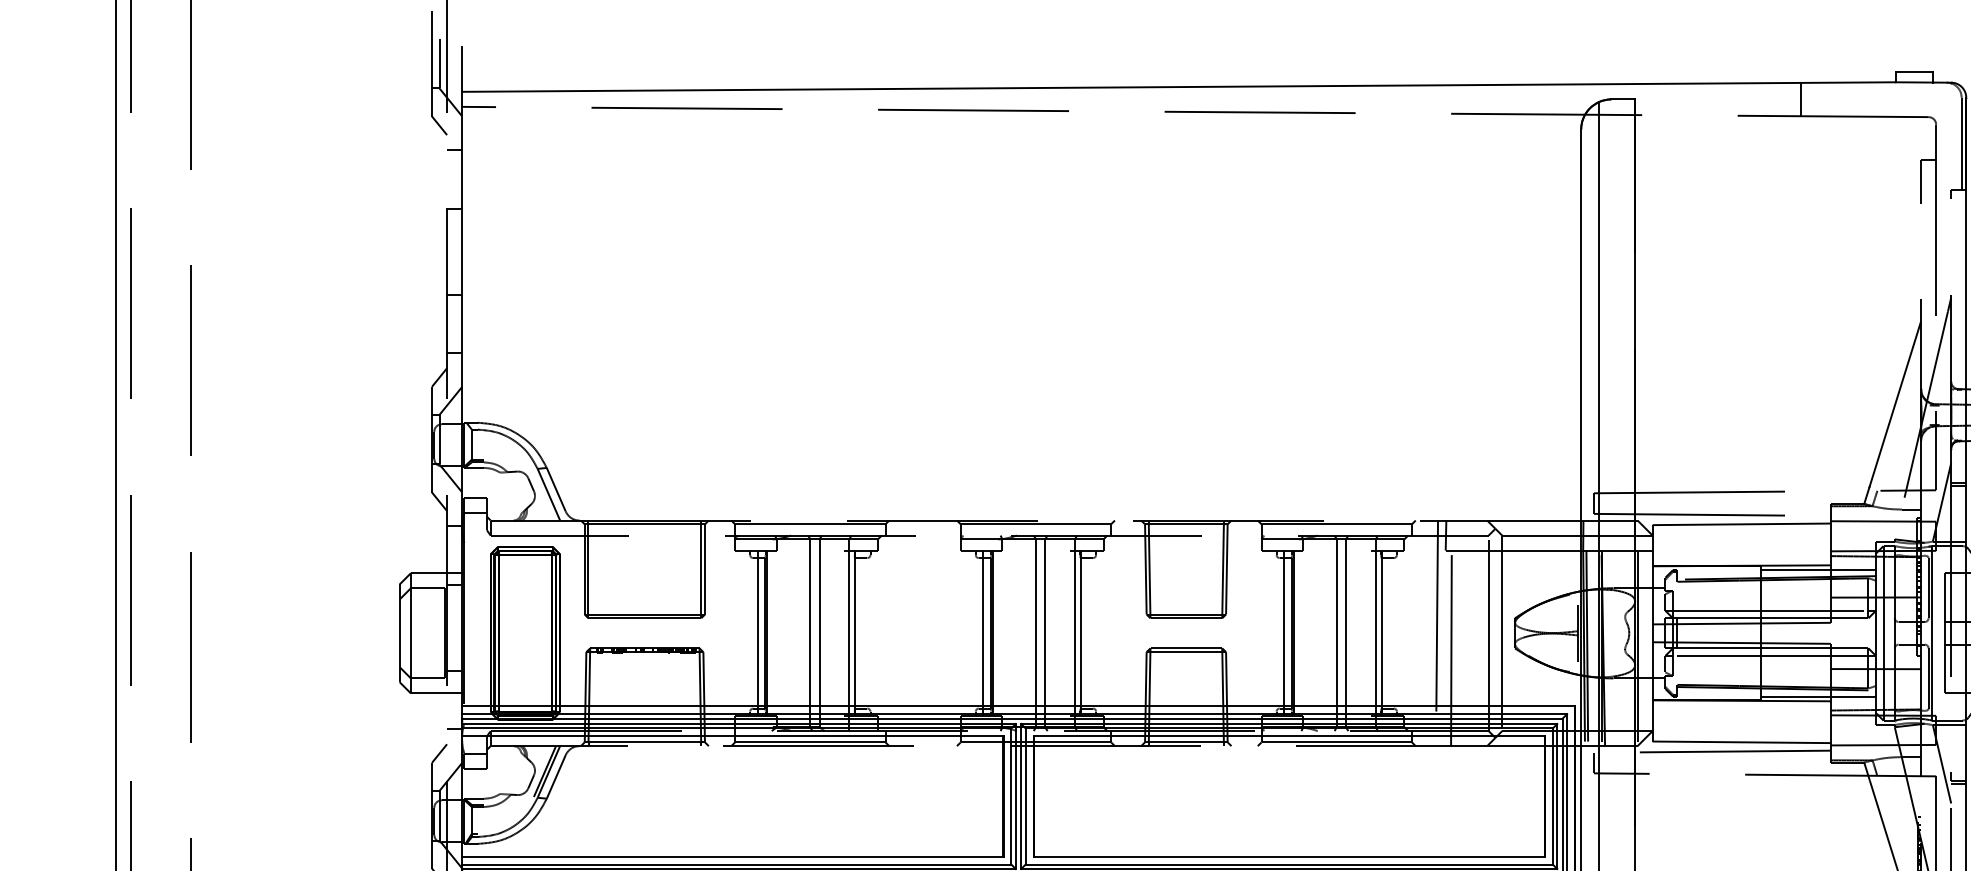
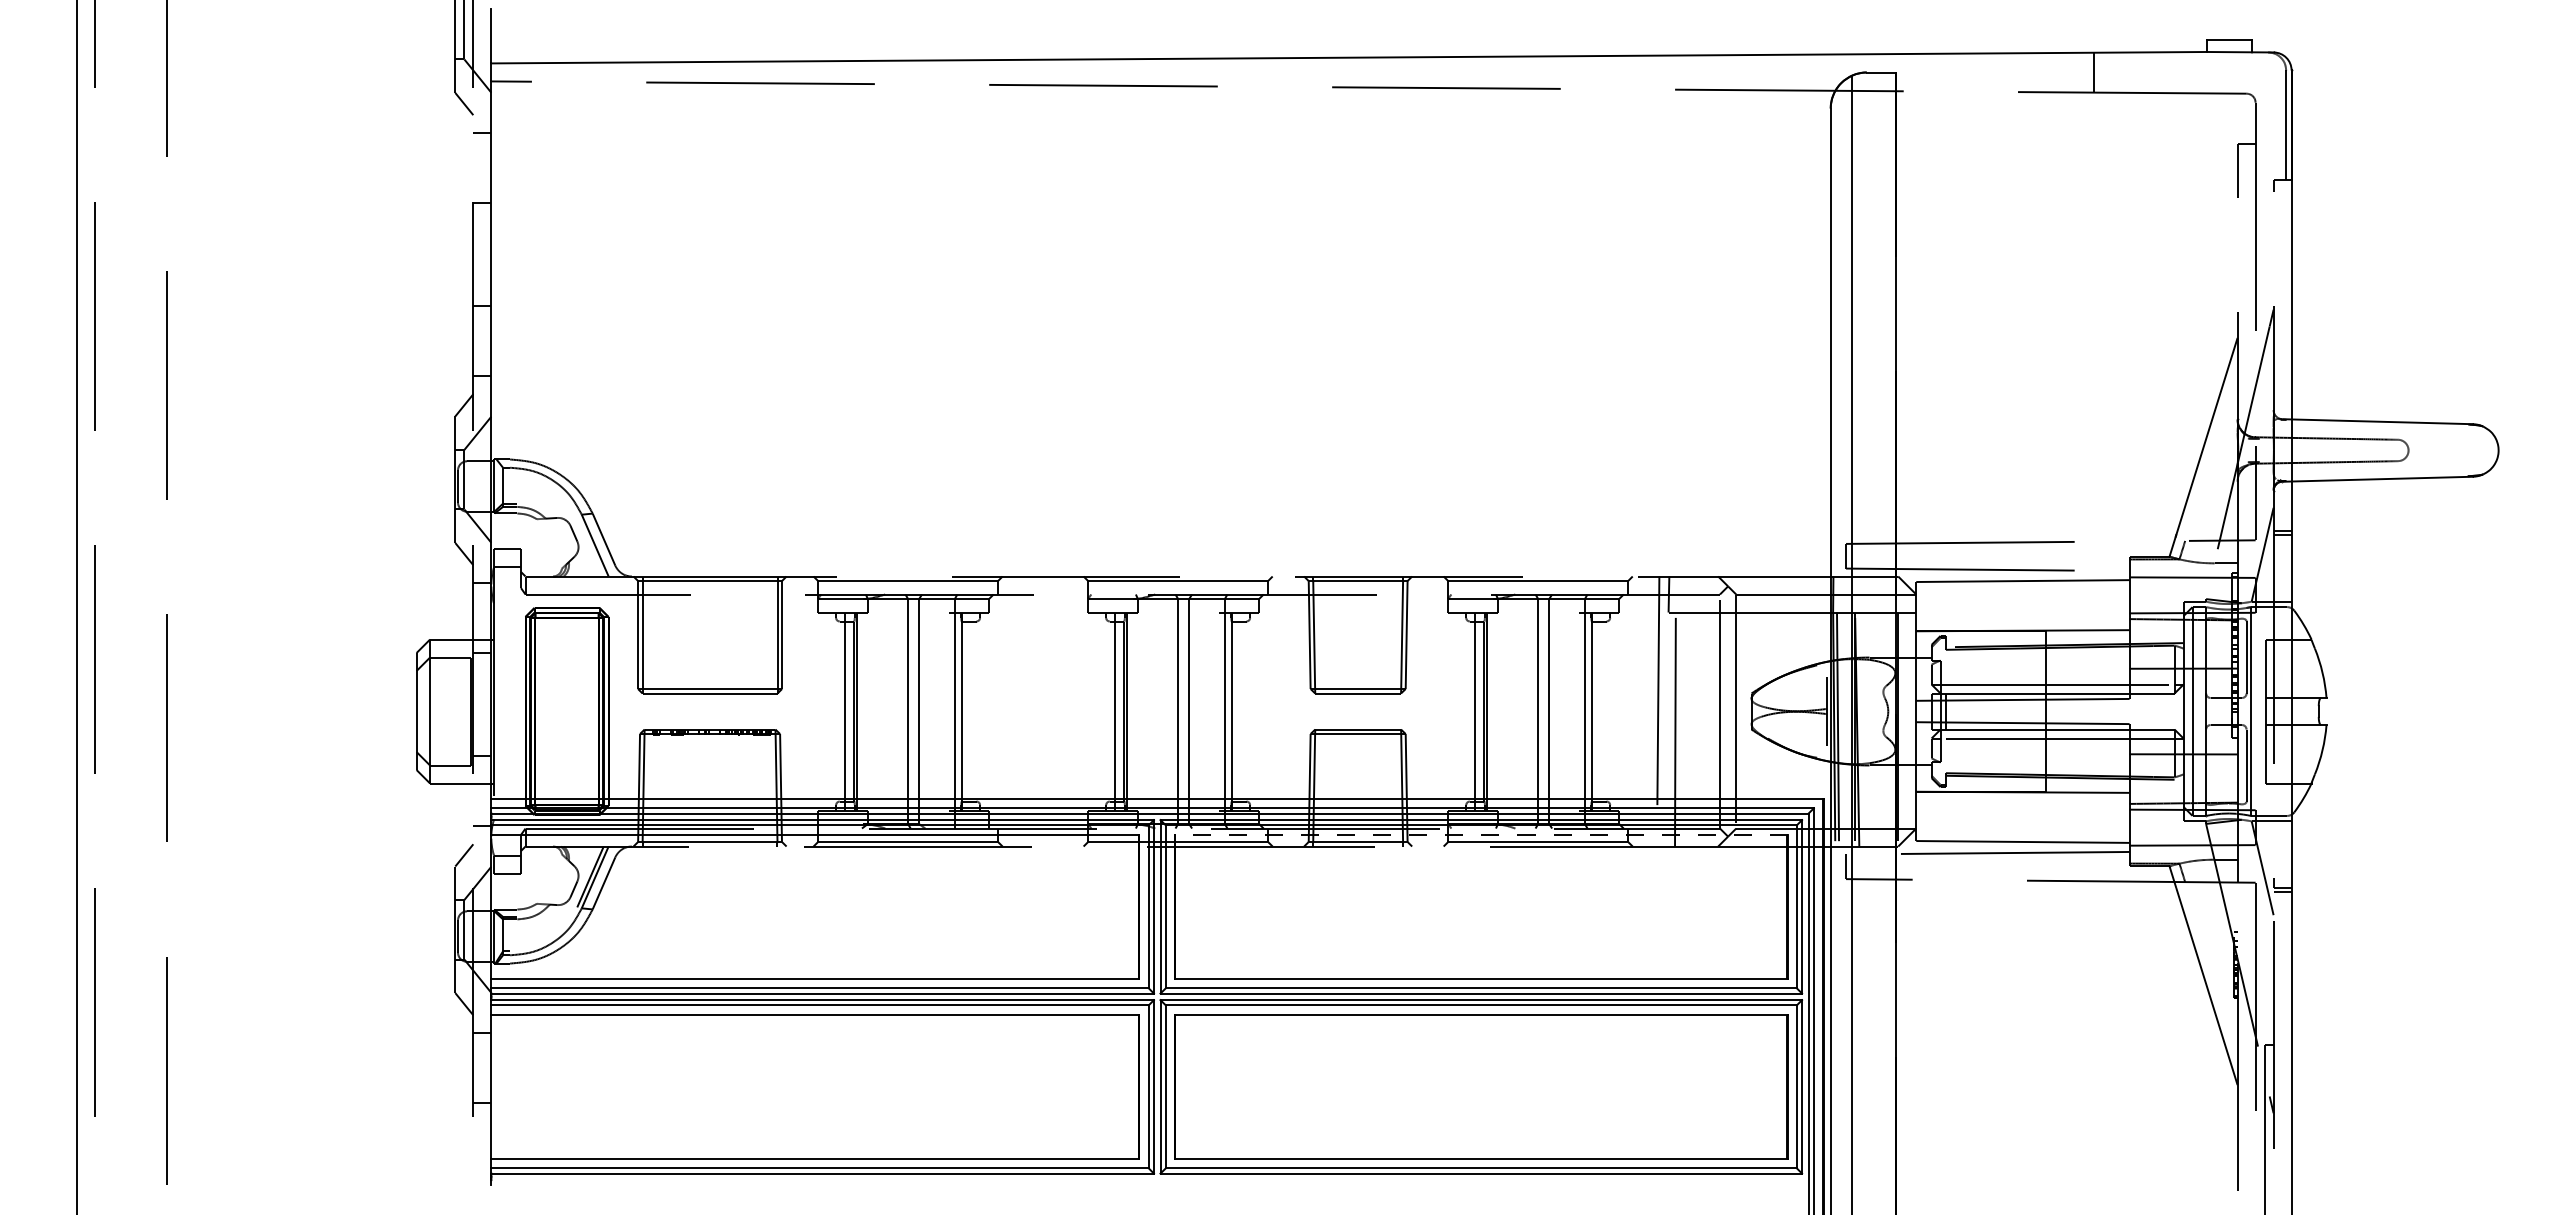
line: (1818, 569) -> (2114, 635), removed
line: (1818, 696) -> (2114, 787), removed
line: (1288, 736) -> (1480, 834), solid -> dashed

